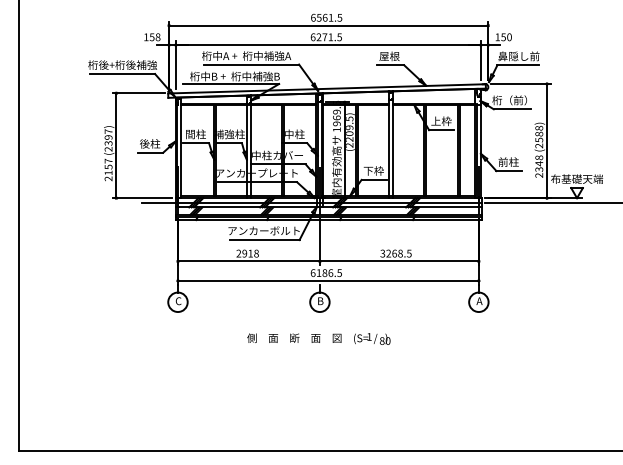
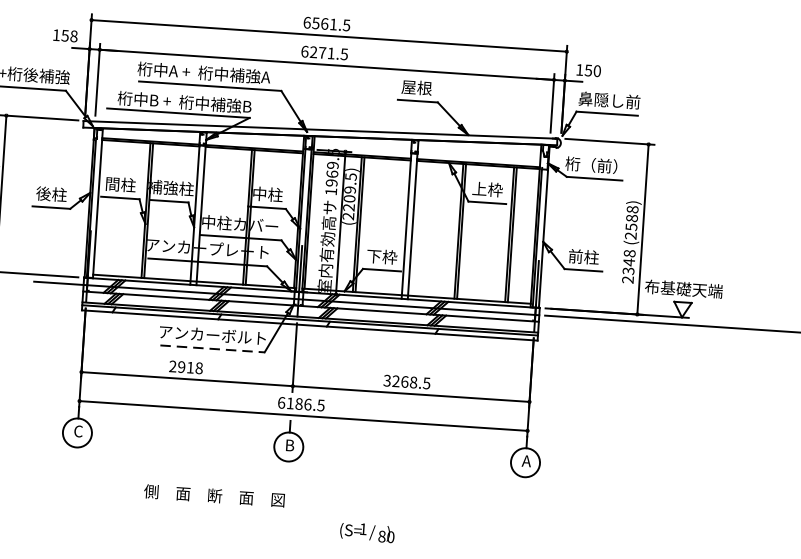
line: (265, 240) -> (213, 349), solid -> dashed
text: (294, 337) -> (214, 494), moved
text: (372, 338) -> (367, 531), moved

